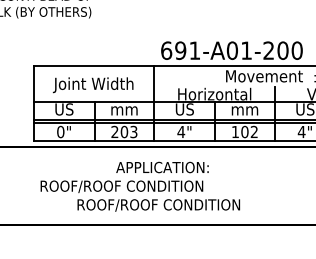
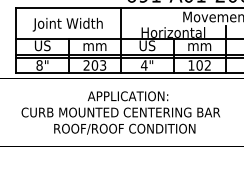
text: (60, 131) -> (39, 64), 0" -> 8"
text: (154, 186) -> (121, 112), ROOF/ROOF CONDITION -> CURB MOUNTED CENTERING BAR

